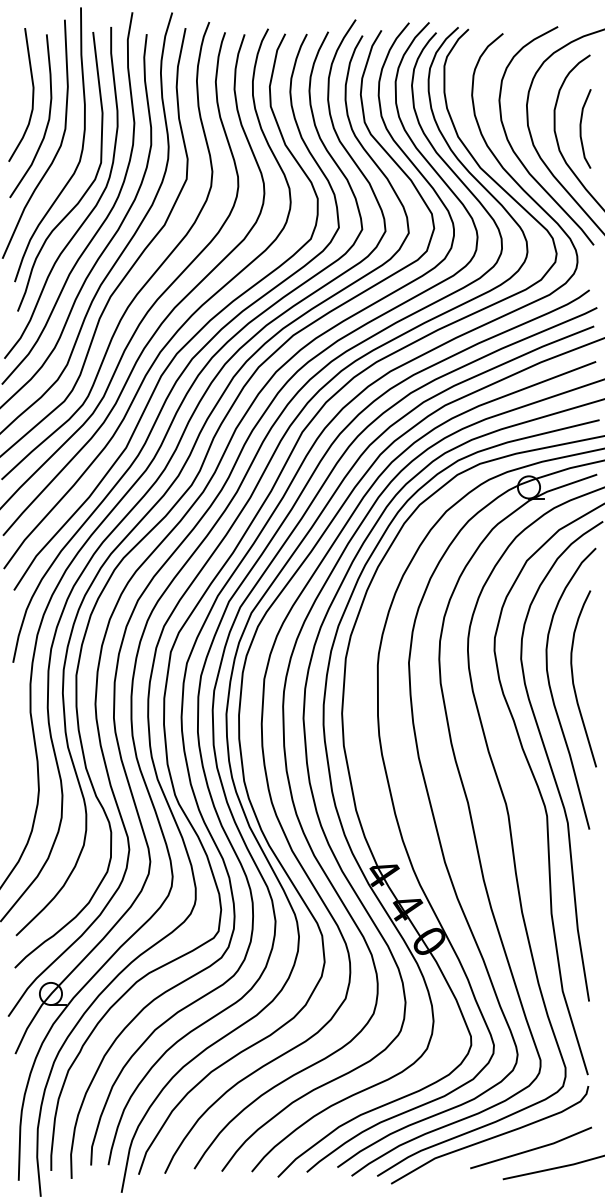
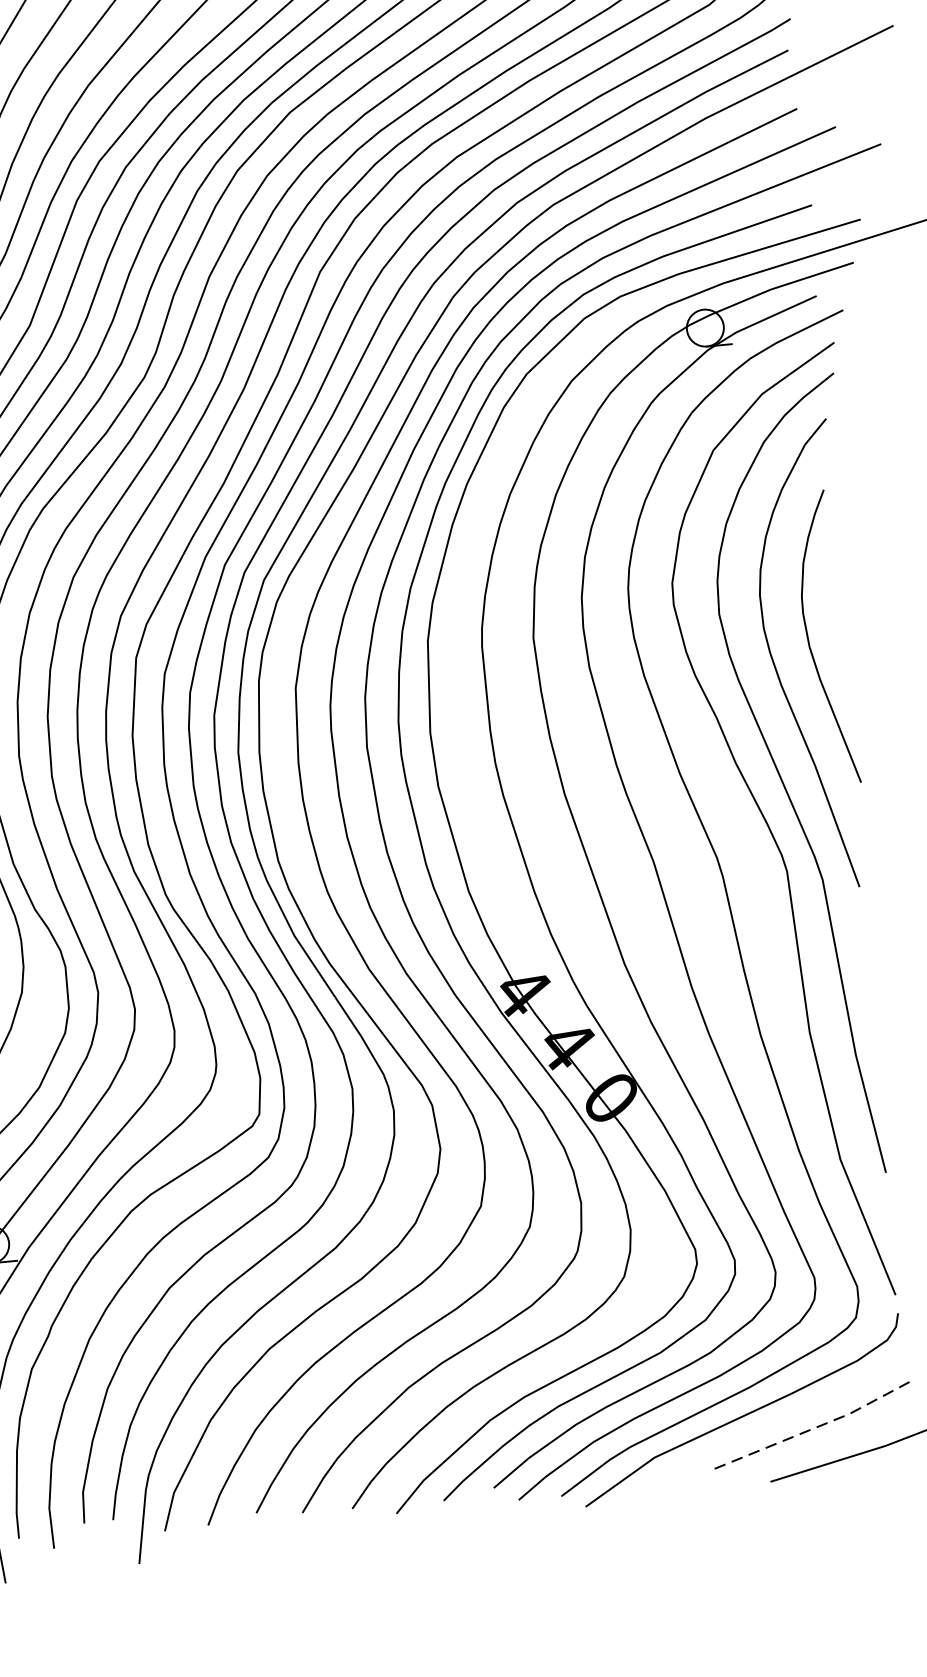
line: (532, 1149) -> (815, 1427), solid -> dashed

